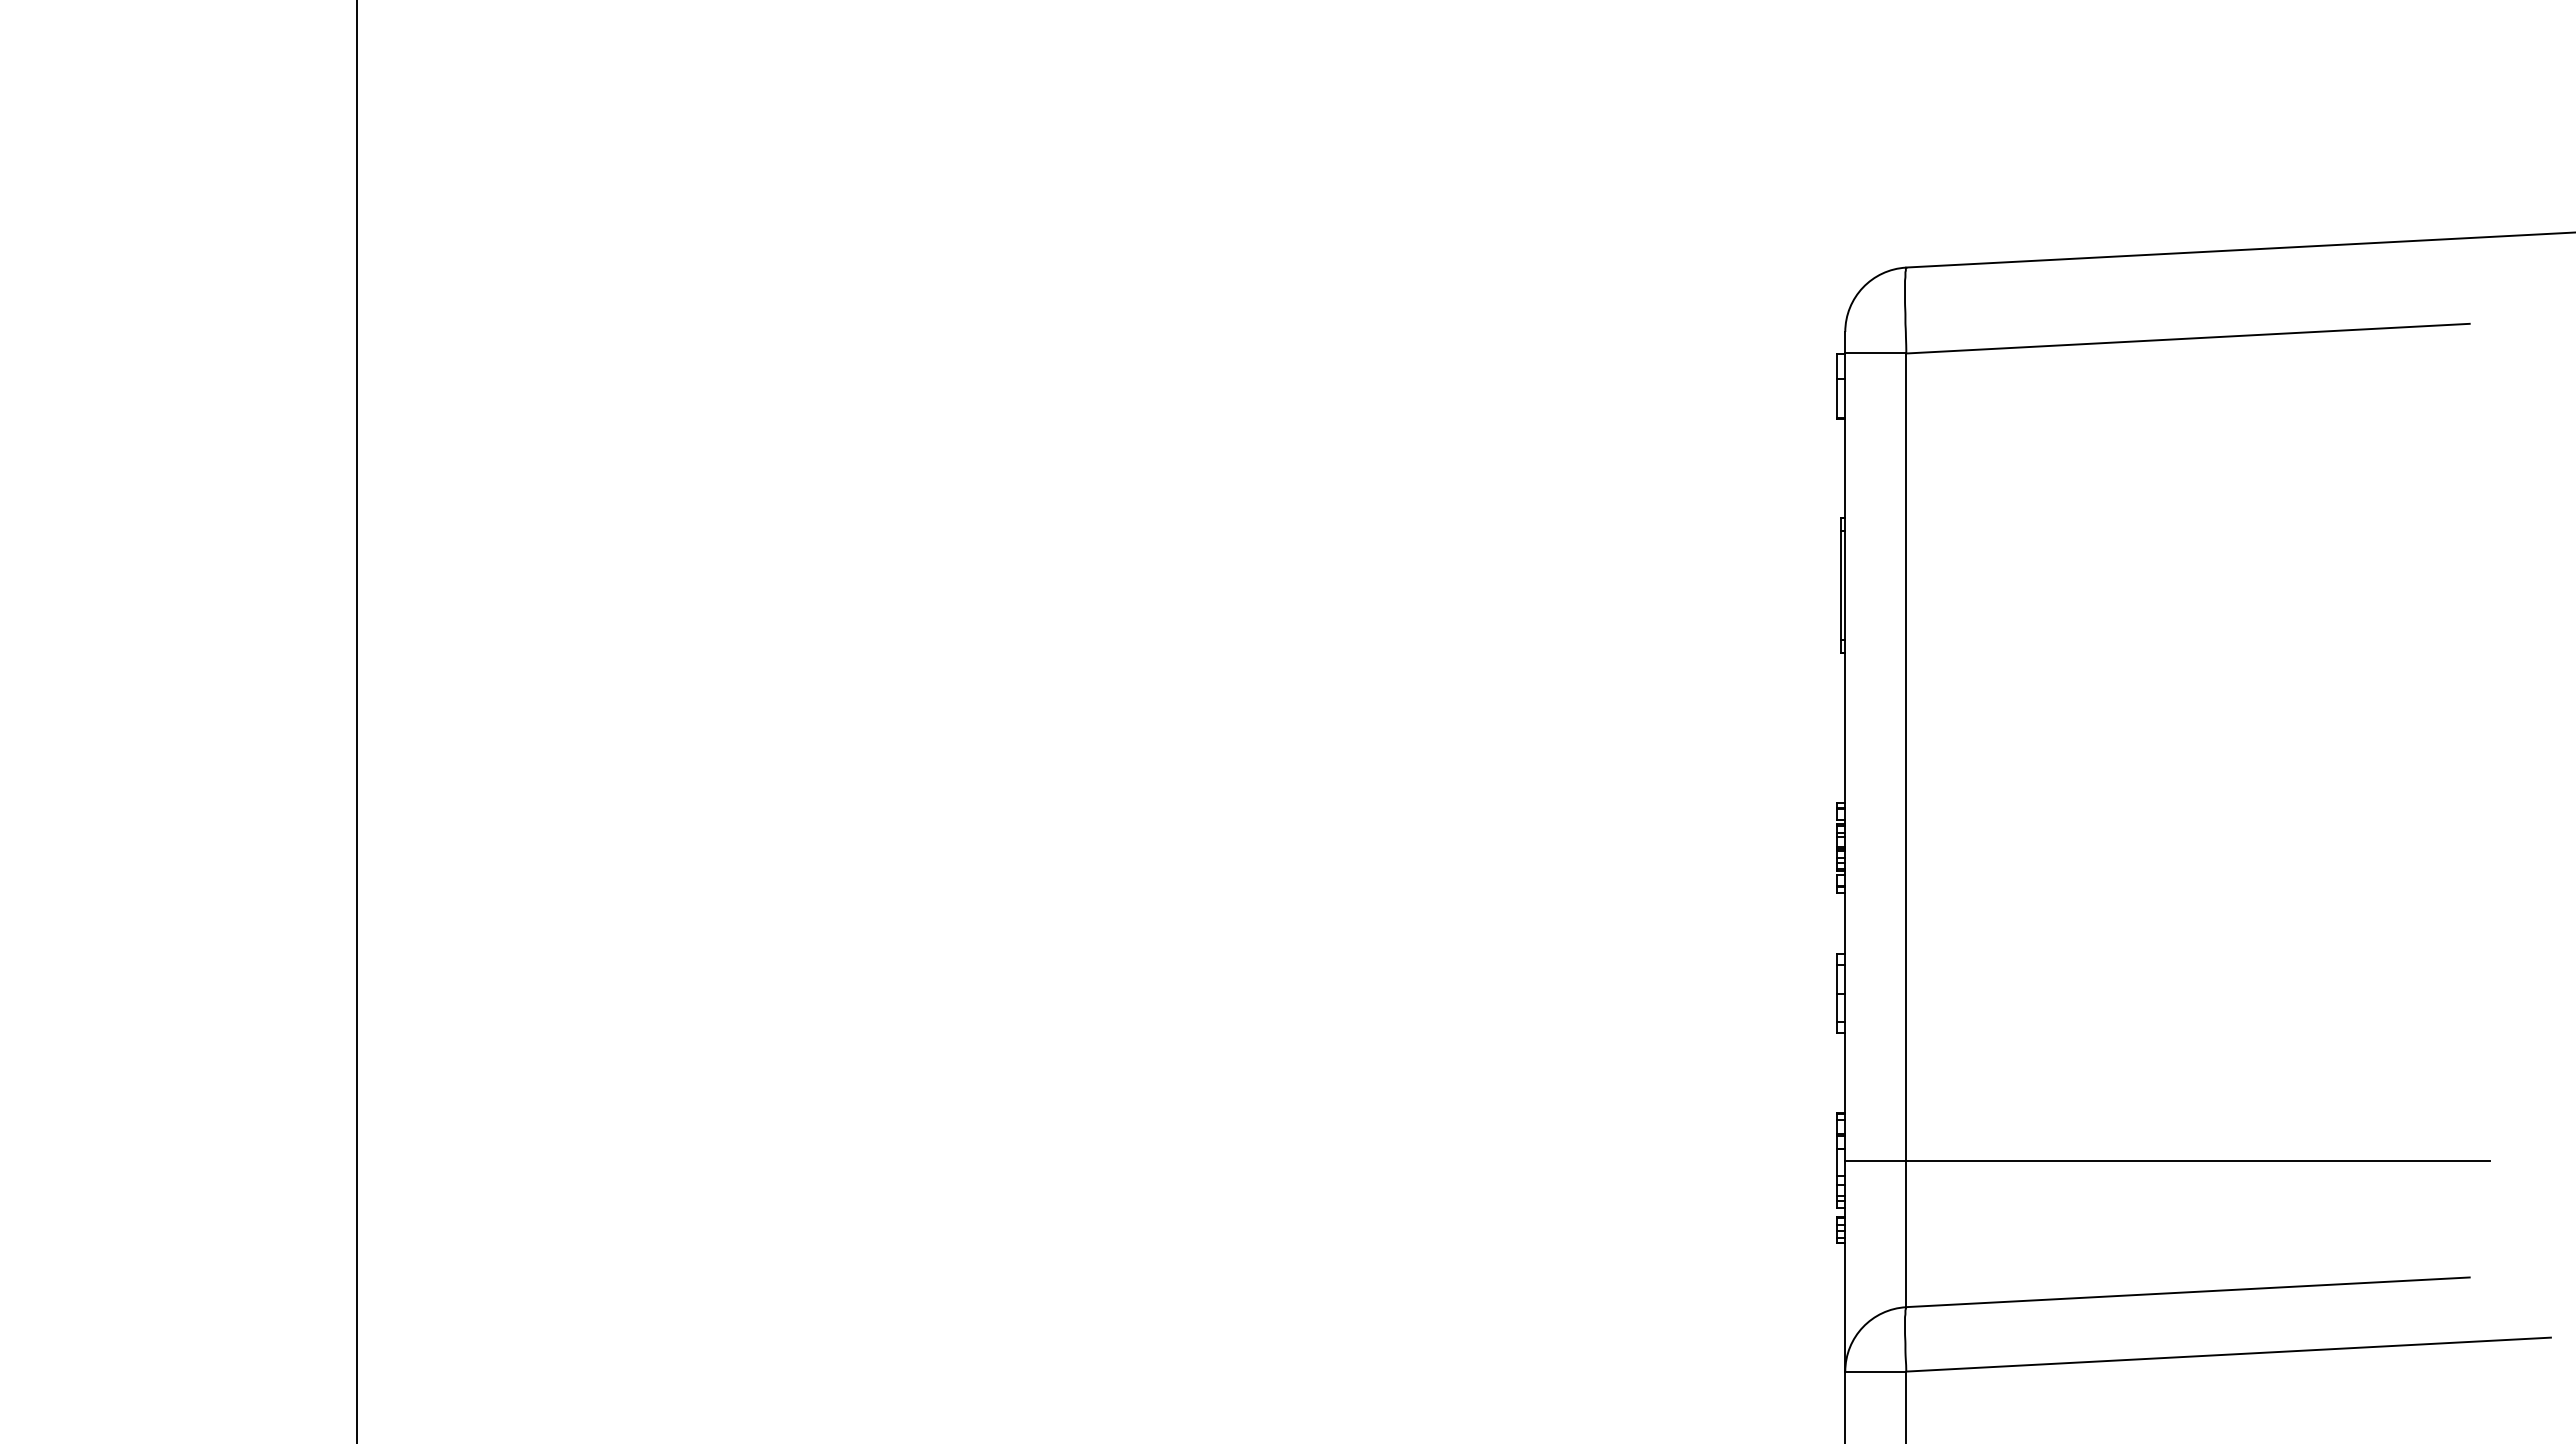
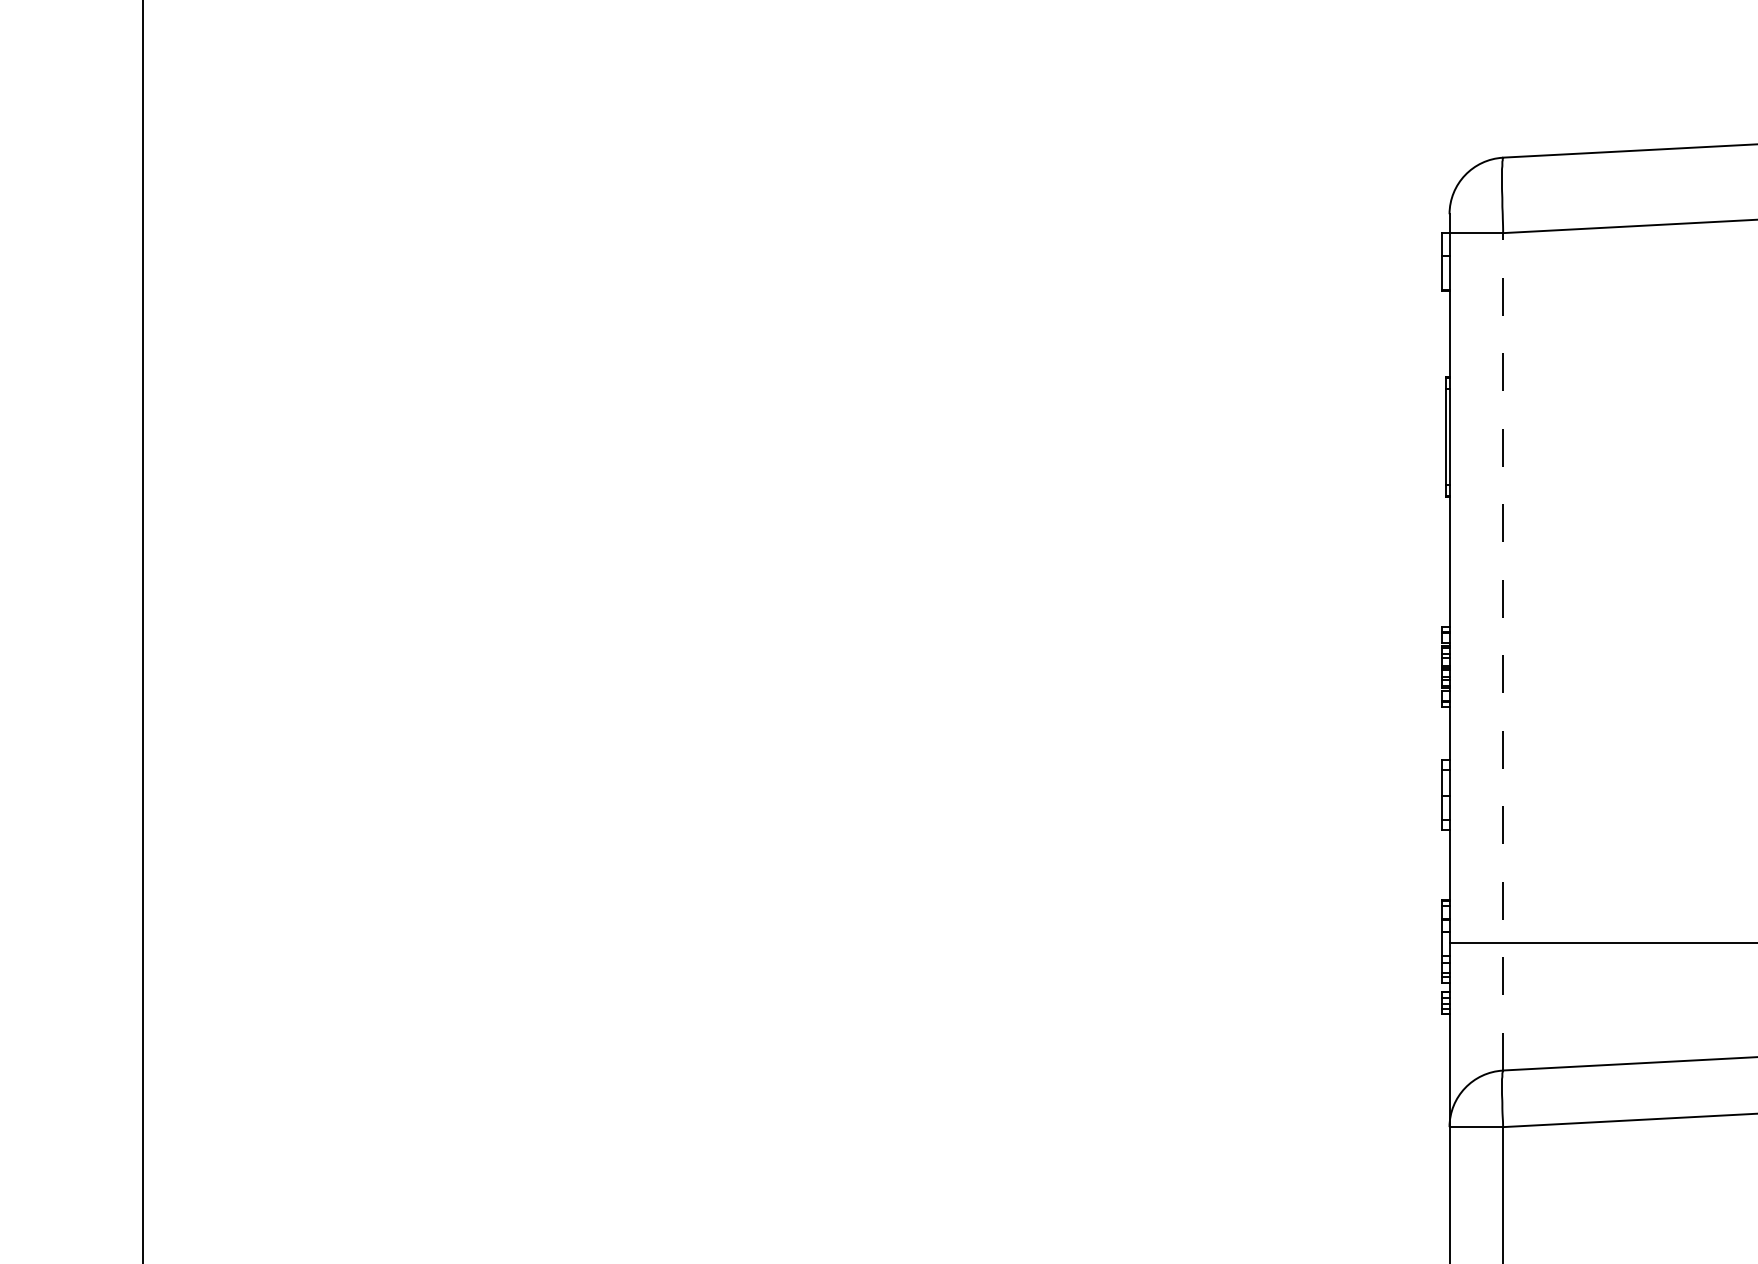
line: (1906, 830) -> (1503, 651), solid -> dashed

